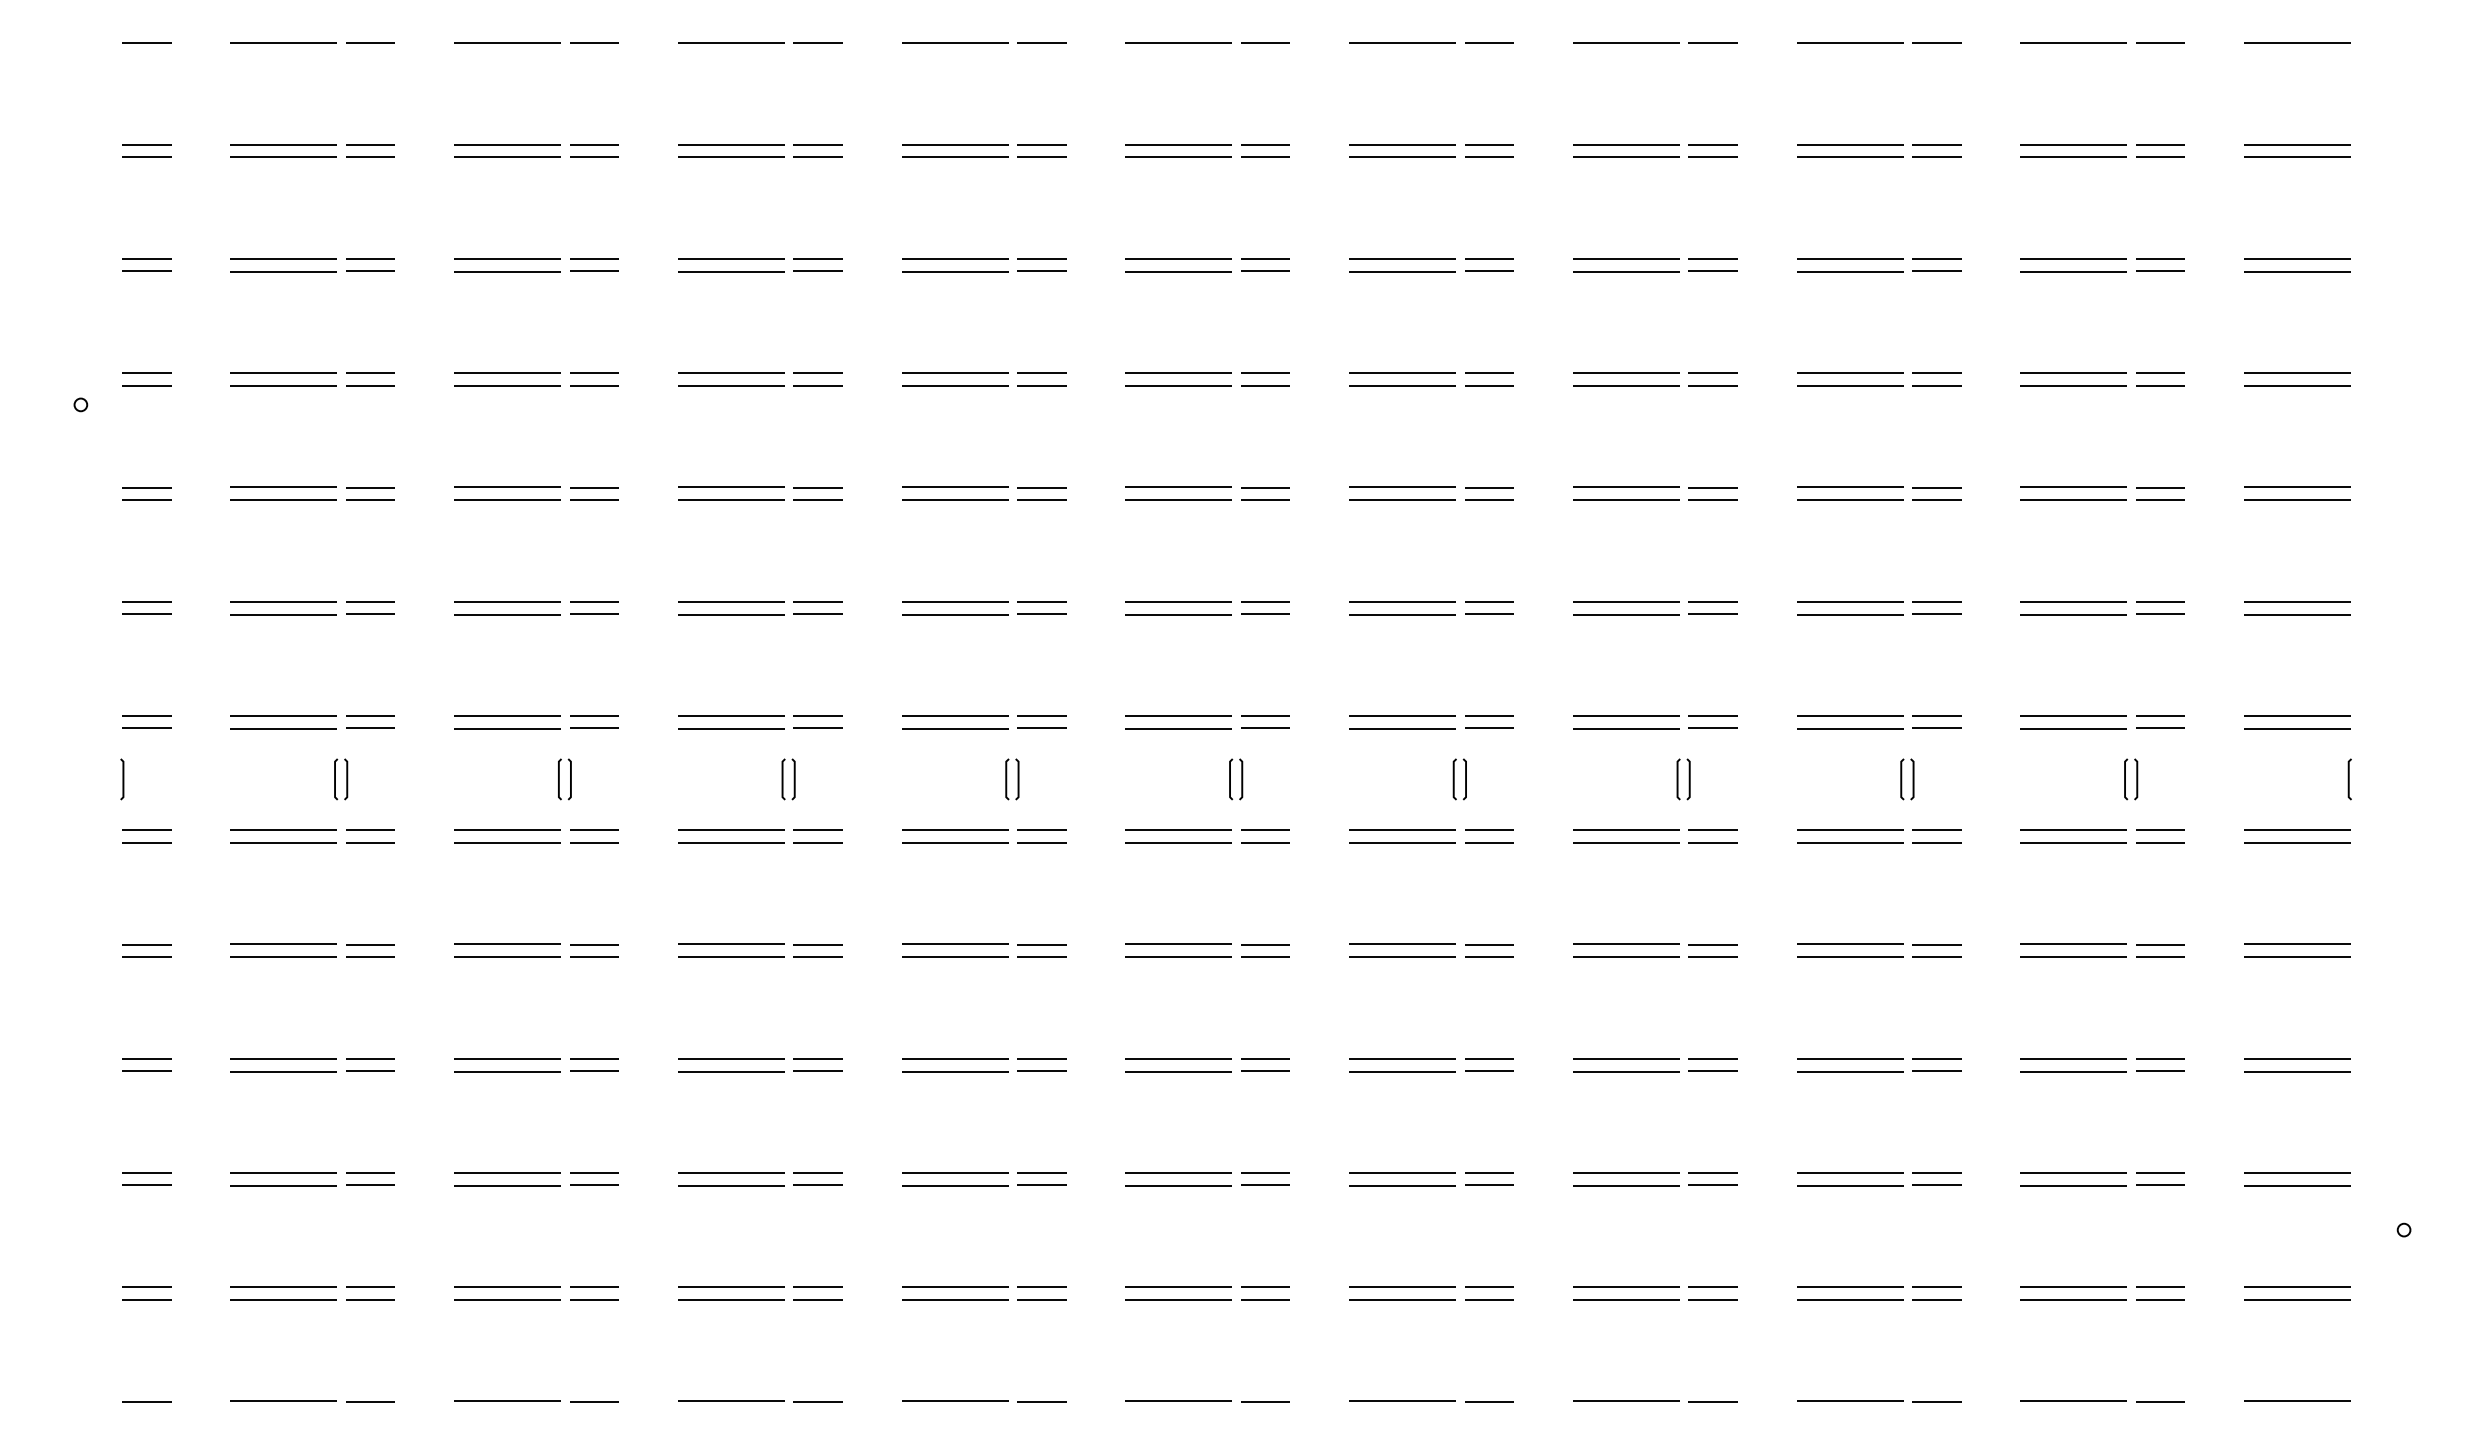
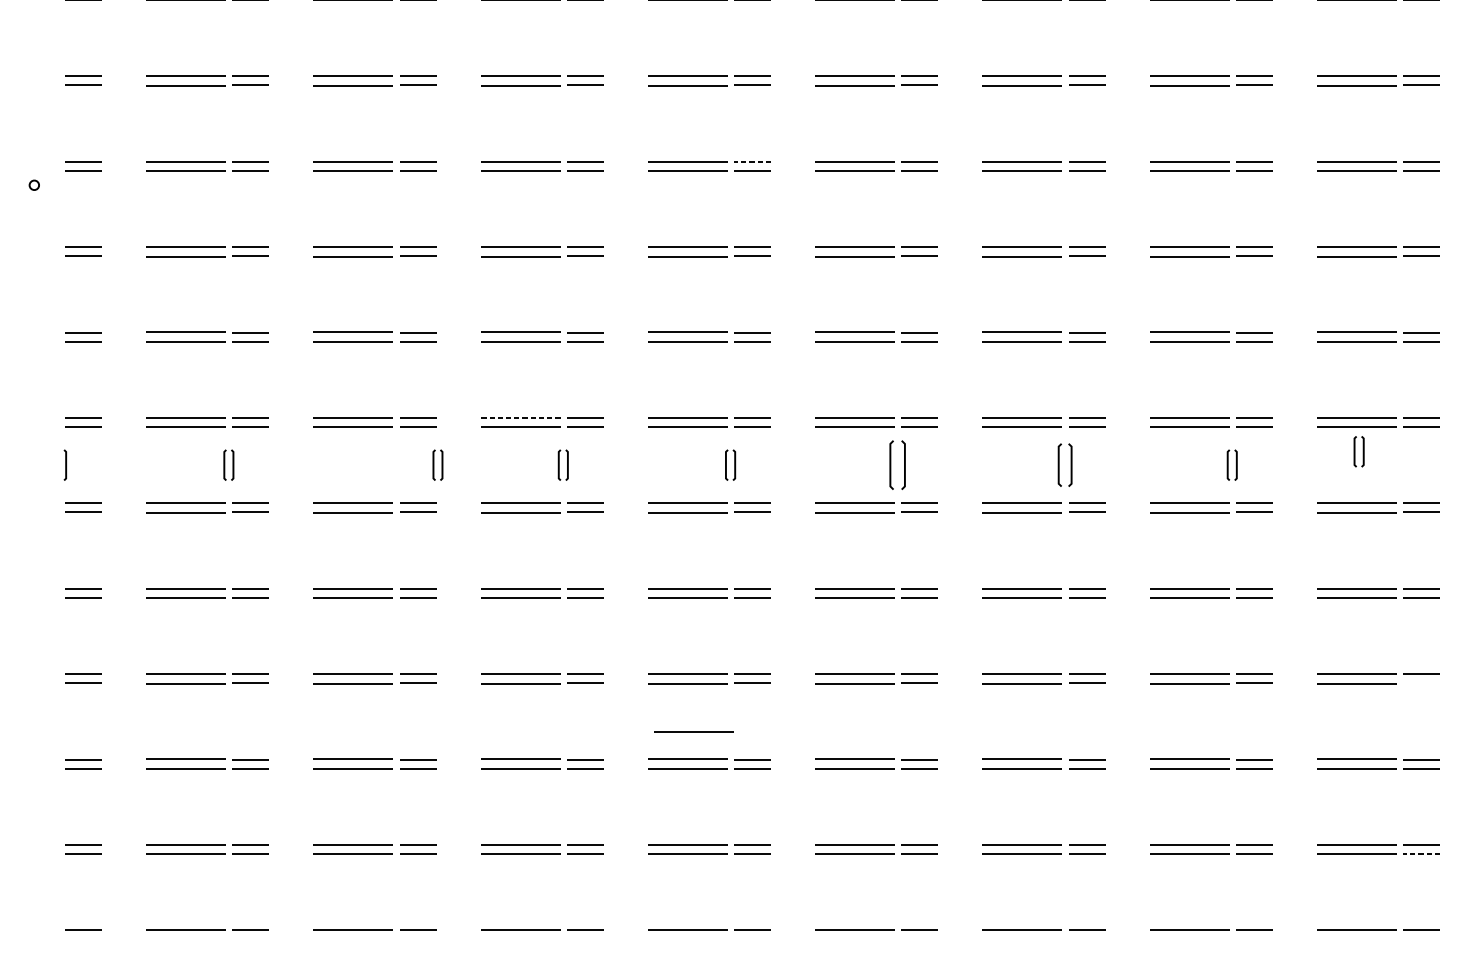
line: (1041, 373) -> (752, 161), solid -> dashed
line: (731, 715) -> (520, 417), solid -> dashed
part: (564, 779) -> (437, 465), moved
part: (1236, 779) -> (898, 465), size x1.6
part: (1459, 779) -> (1064, 465), size x1.4
part: (1907, 779) -> (1359, 451), moved
line: (1936, 1070) -> (1421, 682), removed
line: (963, 1136) -> (694, 732), added
line: (1936, 1299) -> (1421, 853), solid -> dashed

